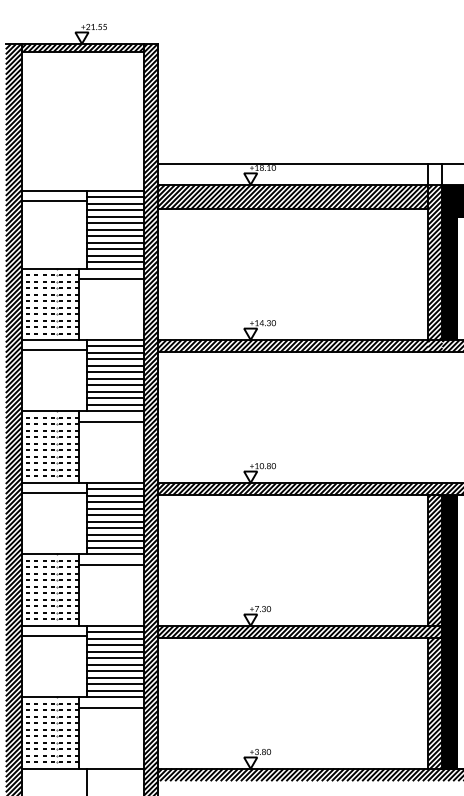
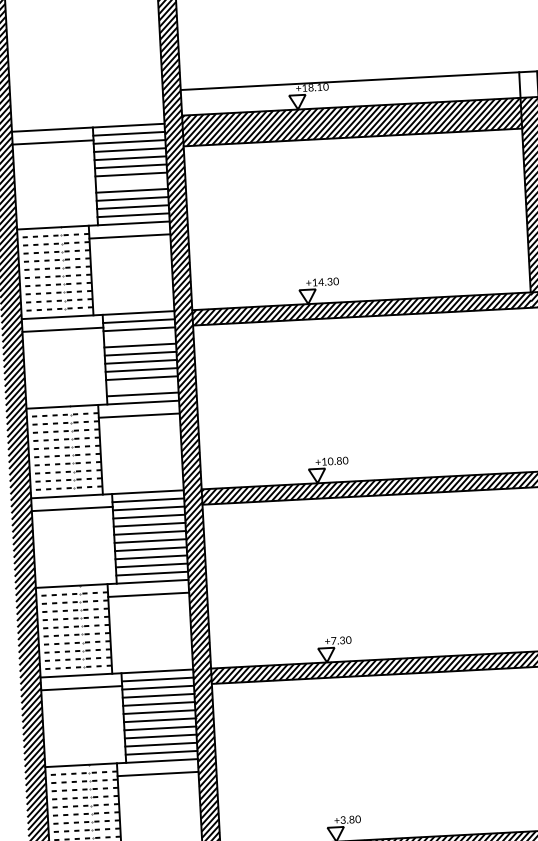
line: (114, 236) -> (130, 183), removed
line: (114, 359) -> (138, 337), removed
line: (114, 398) -> (141, 386), removed

